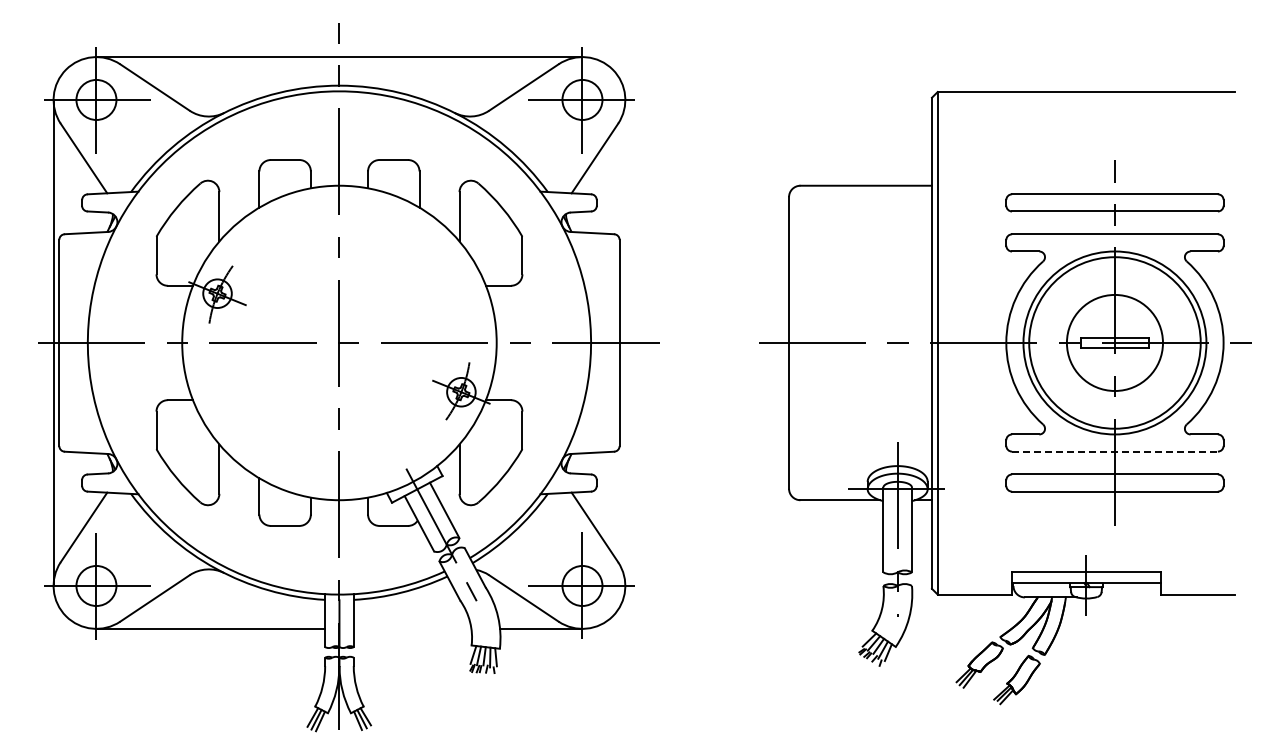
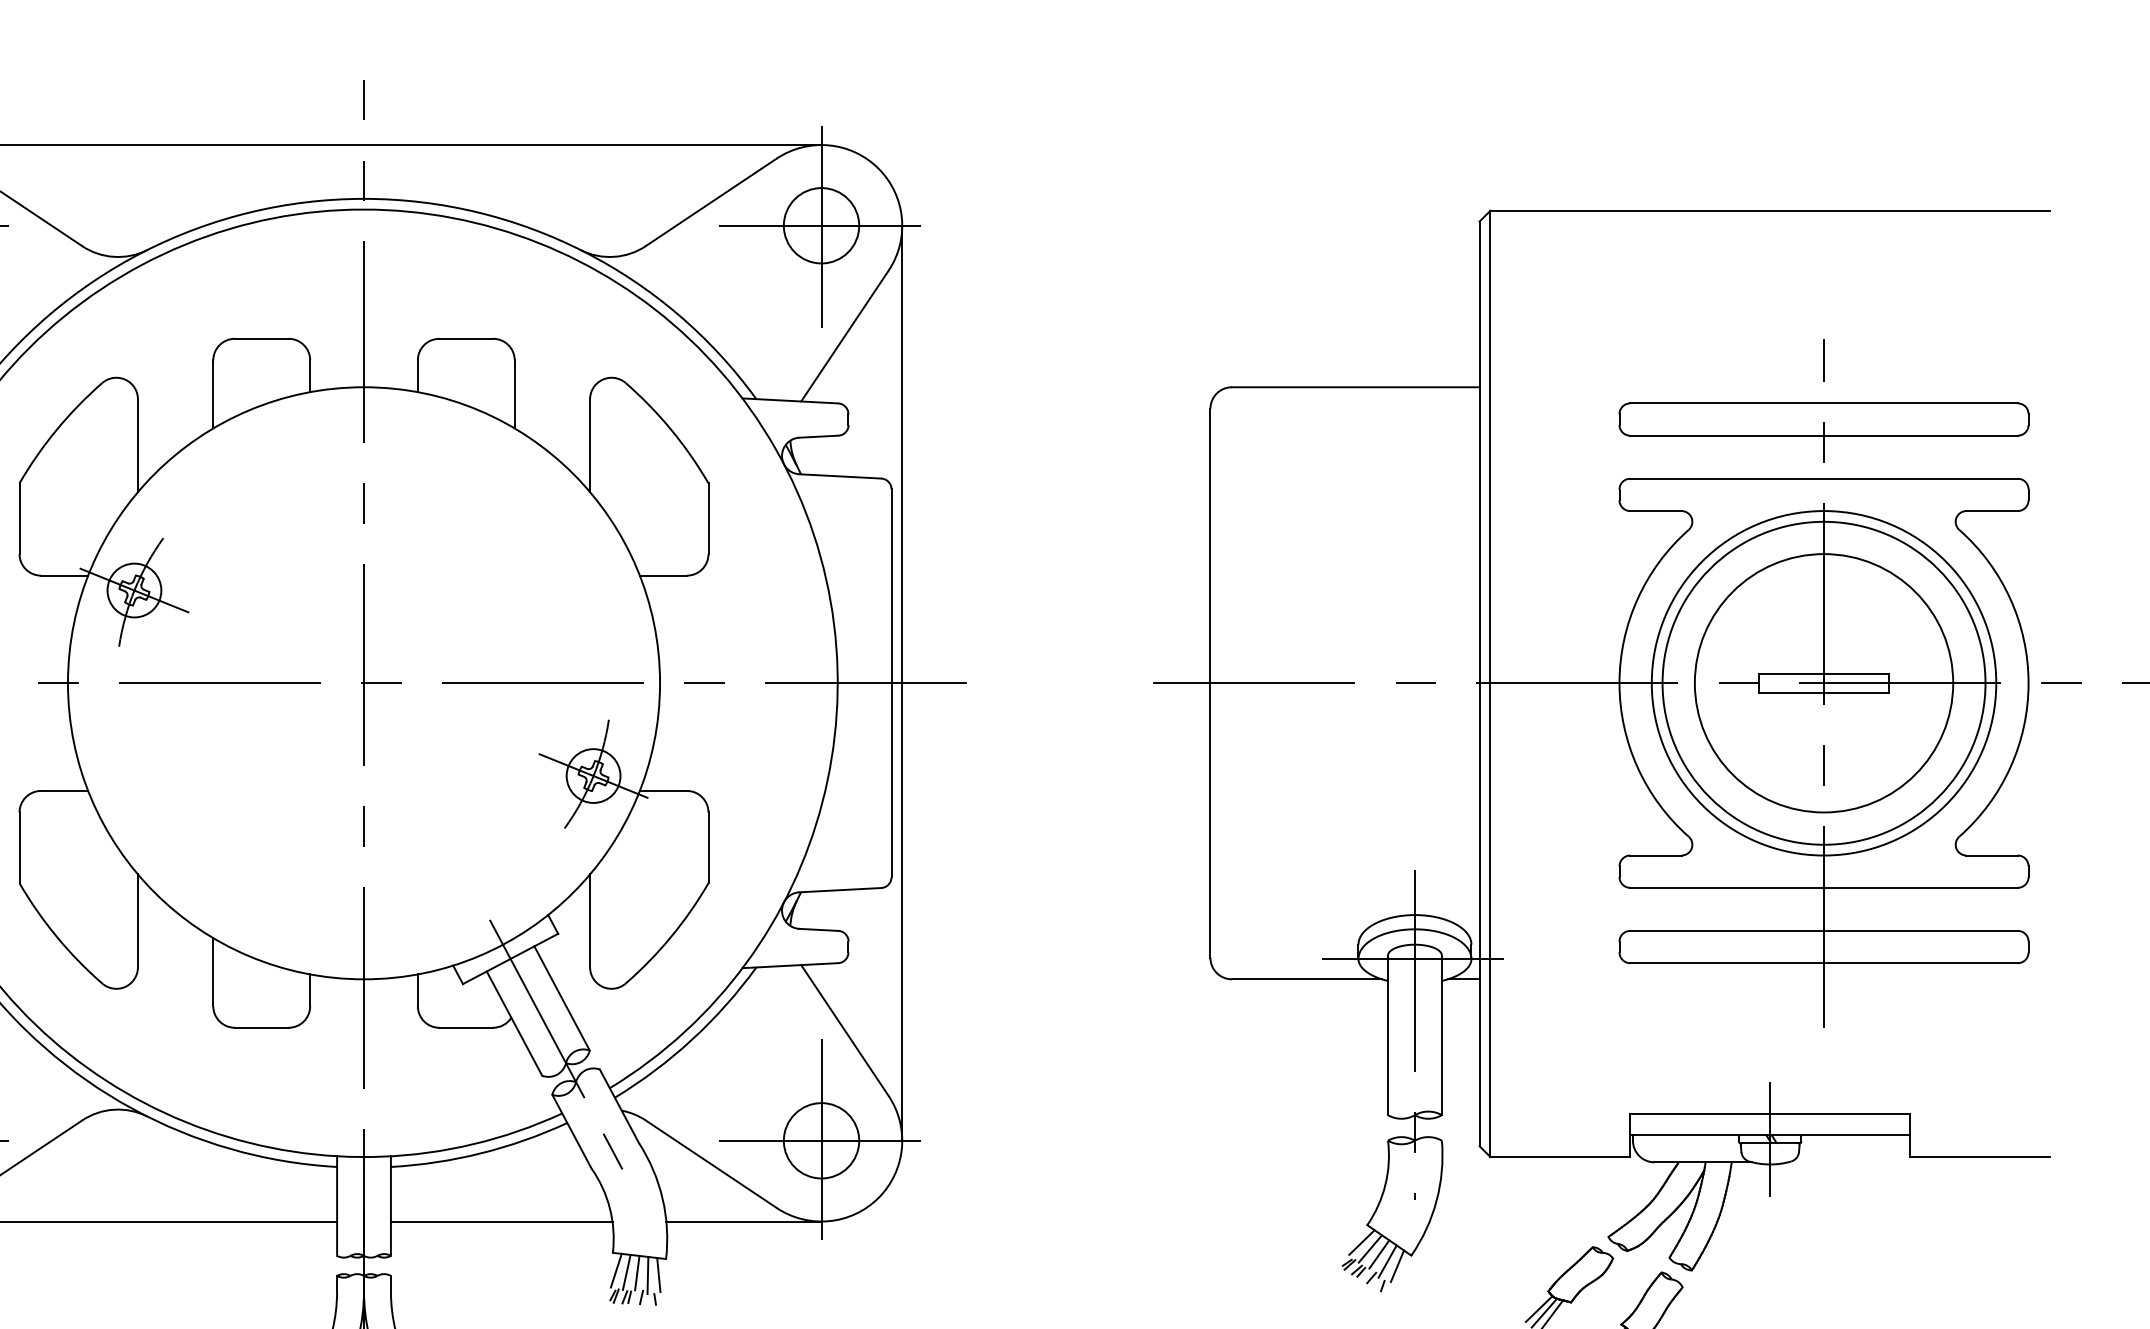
line: (625, 342) -> (902, 682), added
circle: (1114, 342) -> (1823, 682), size x1.43
line: (1114, 451) -> (1823, 887), dashed -> solid
line: (412, 628) -> (501, 1220), added

